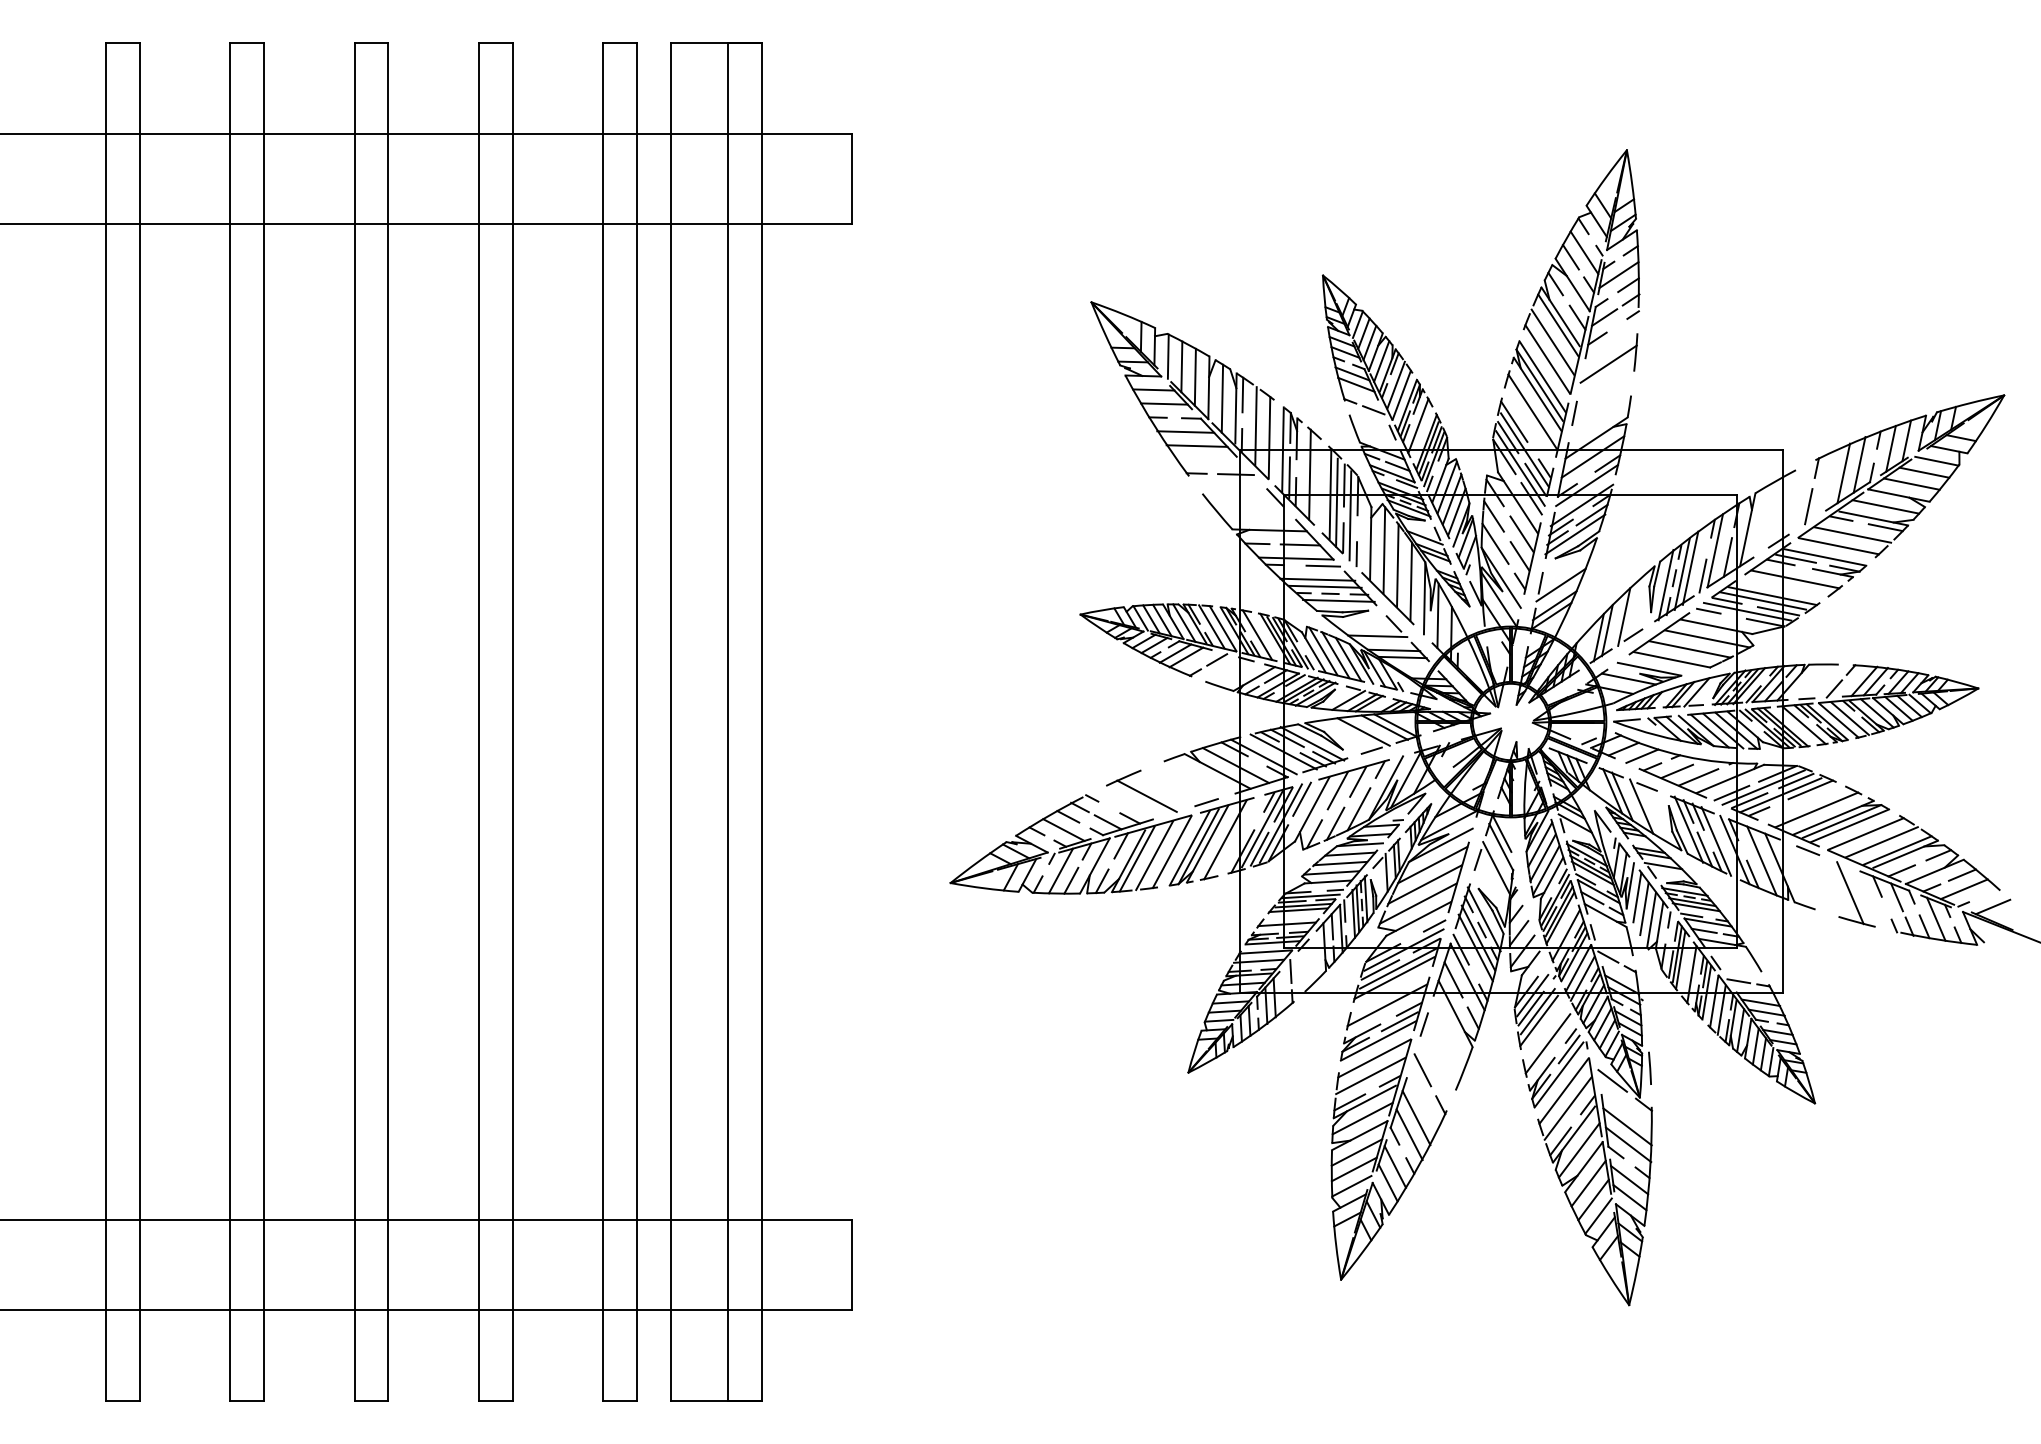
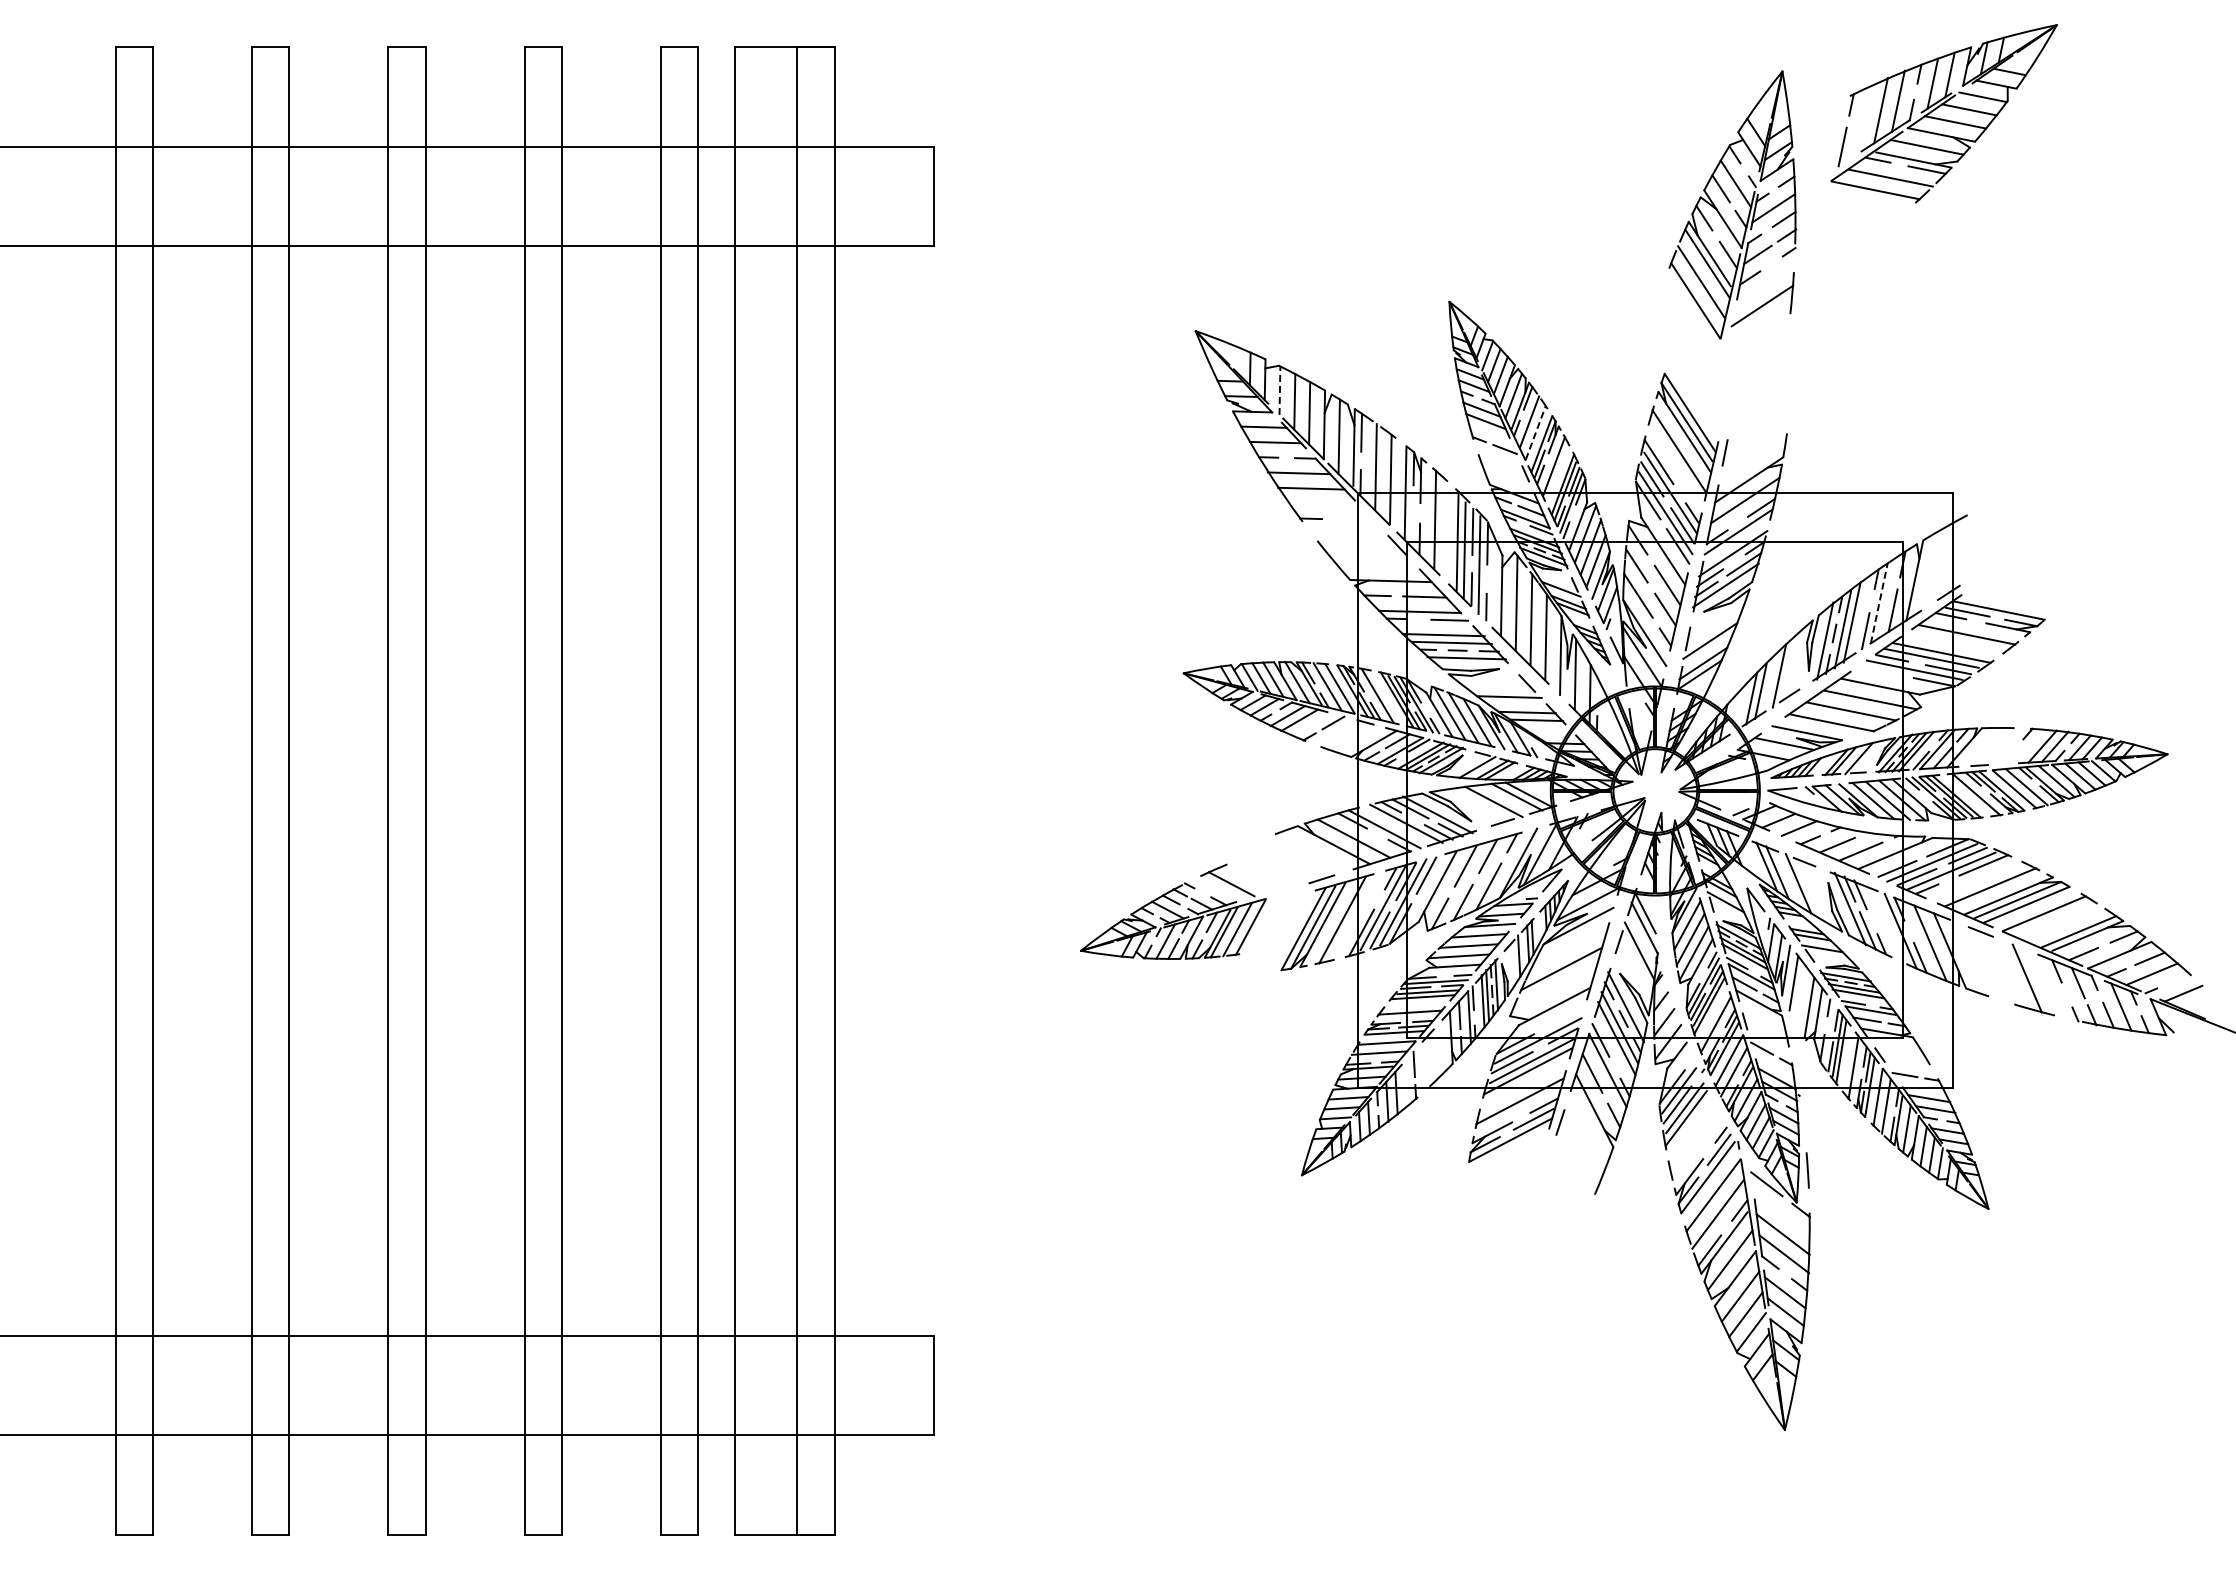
part: (1581, 271) -> (1732, 204), moved
line: (1167, 356) -> (1279, 390), solid -> dashed
line: (1401, 394) -> (1535, 432), solid -> dashed
line: (1235, 474) -> (1353, 519), removed
part: (1900, 476) -> (1943, 113), moved
line: (1289, 477) -> (1412, 523), removed
line: (1715, 550) -> (1879, 603), solid -> dashed
line: (1709, 611) -> (1872, 669), removed
line: (1834, 688) -> (2009, 754), removed
part: (1071, 831) -> (1173, 911), size x0.7
line: (1716, 841) -> (1880, 921), removed
line: (1881, 842) -> (2061, 922), removed
line: (1432, 864) -> (1569, 947), removed
line: (1417, 903) -> (1553, 989), removed
line: (1644, 908) -> (1801, 995), removed
line: (1434, 925) -> (1571, 1014), removed
line: (1547, 1043) -> (1695, 1143), removed
part: (1388, 1159) -> (1521, 1270), removed

